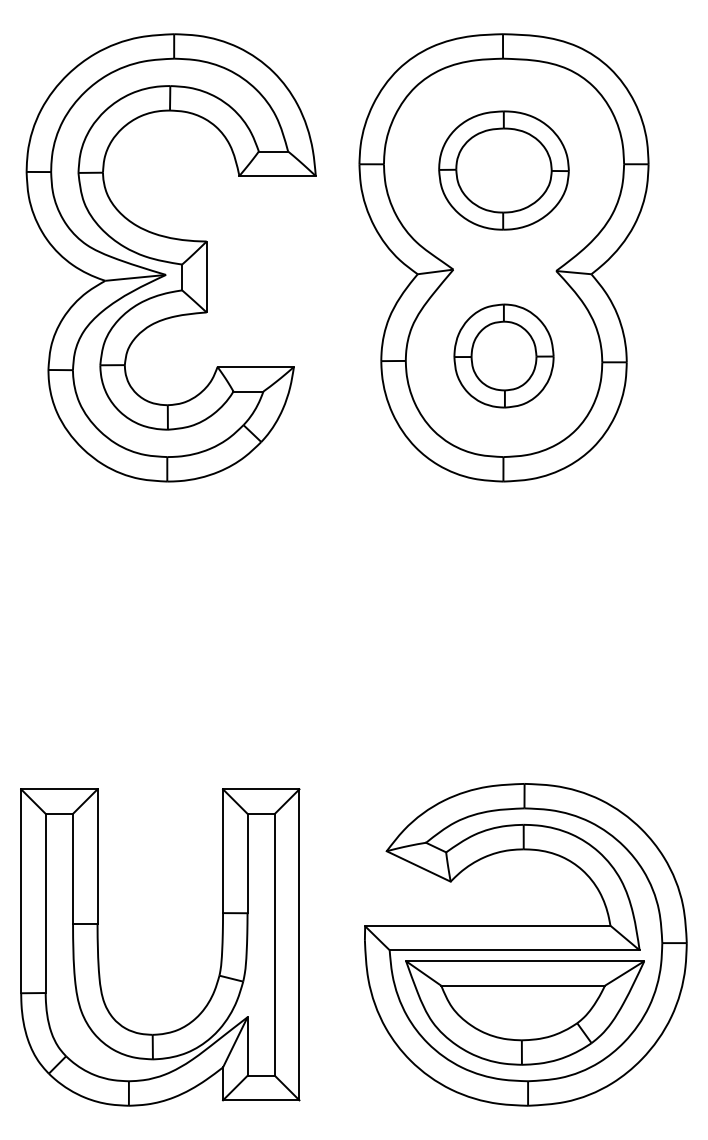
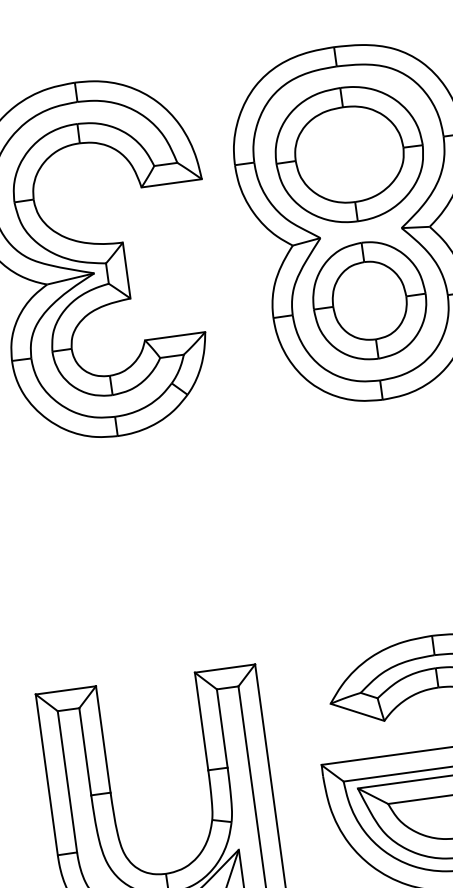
part: (503, 170) -> (349, 154), size x1.43
part: (503, 355) -> (369, 300), size x1.43

